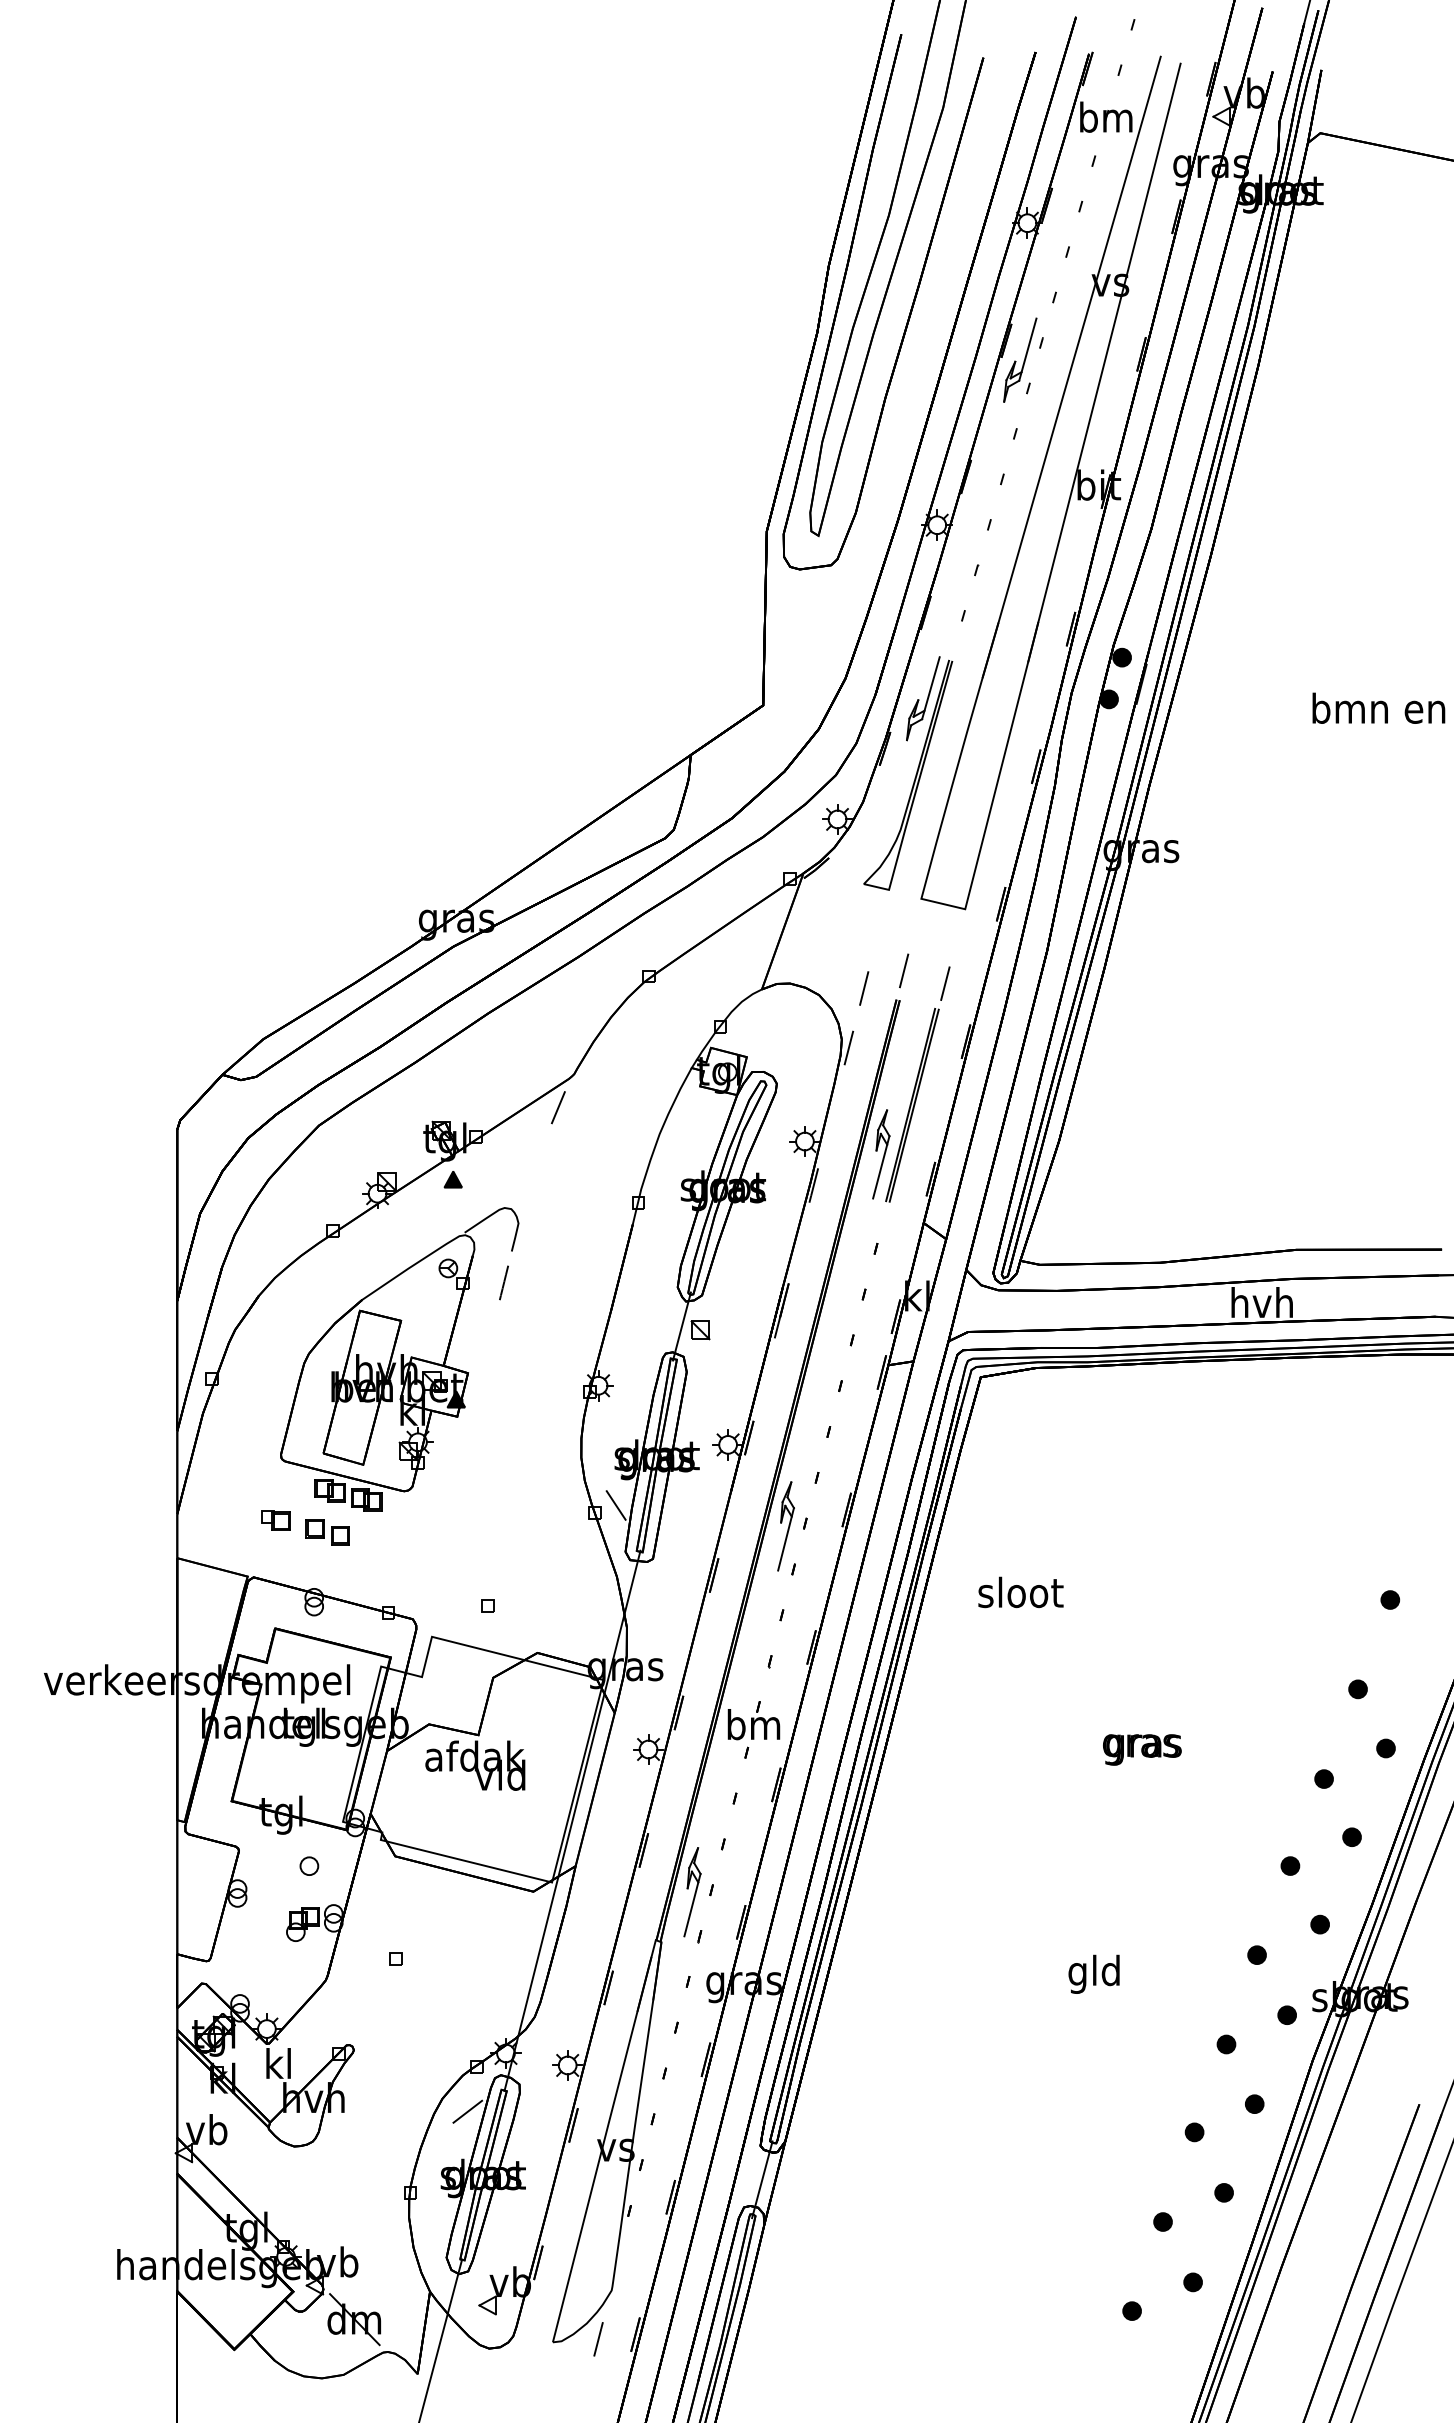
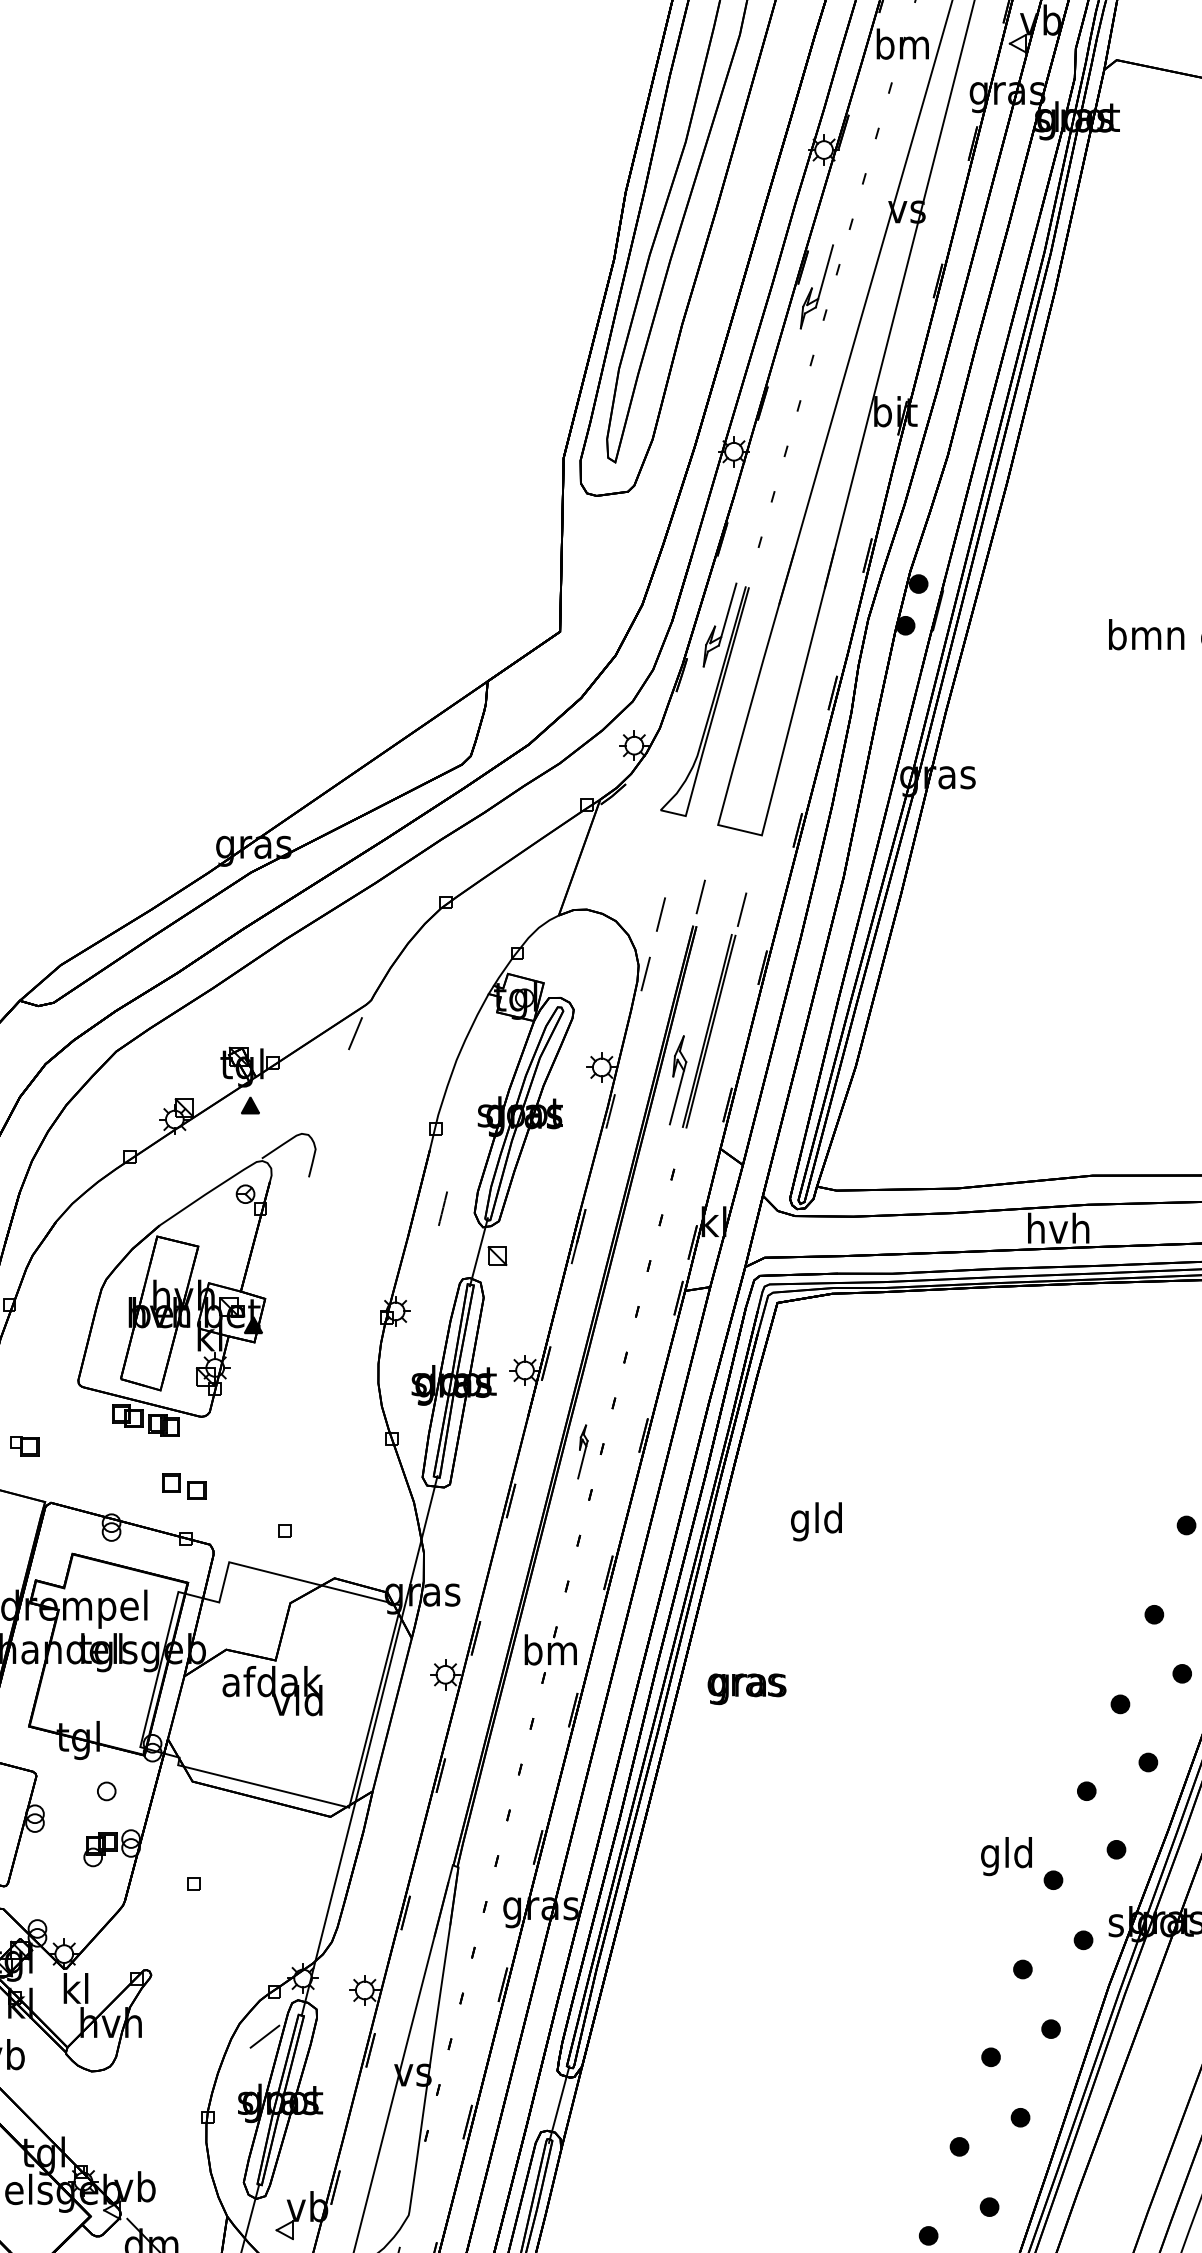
line: (503, 1282) -> (442, 1208), moved
line: (615, 1505) -> (412, 1431), removed
part: (275, 1520) -> (23, 1446), moved
part: (785, 1526) -> (582, 1452), size x0.6
part: (327, 1532) -> (183, 1486), moved
text: (1020, 1595) -> (817, 1520), sloot -> gld
text: (1142, 1749) -> (747, 1688), moved
part: (692, 1892) -> (489, 1817), removed
text: (1093, 1973) -> (1005, 1855), moved

